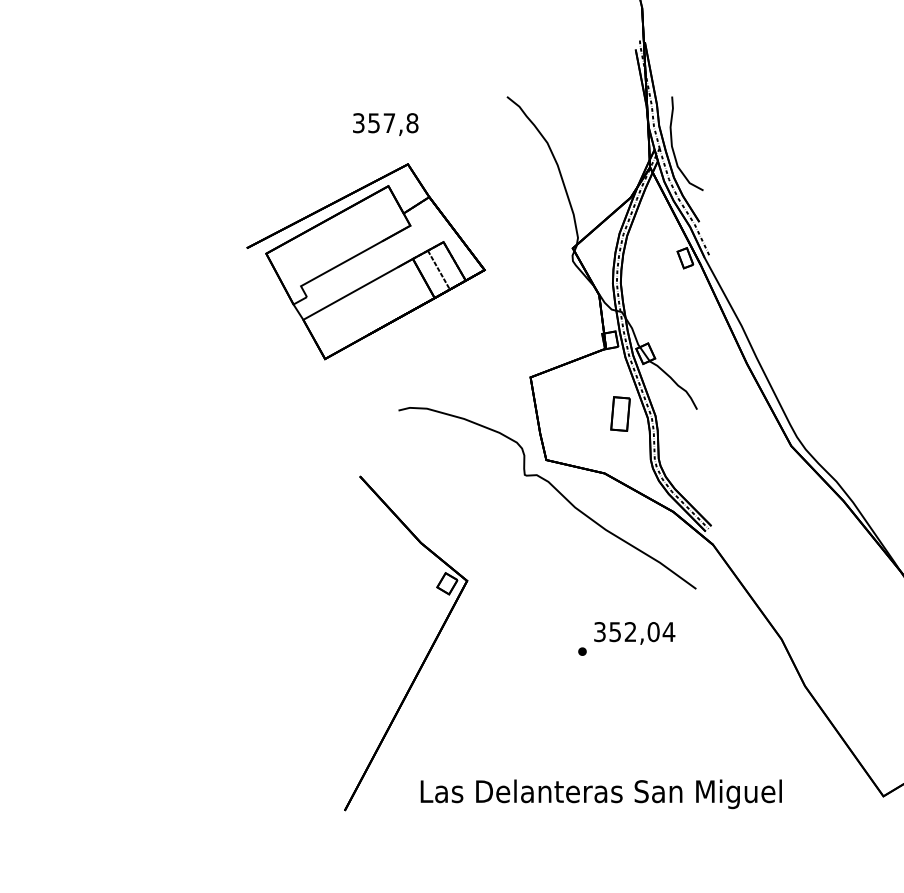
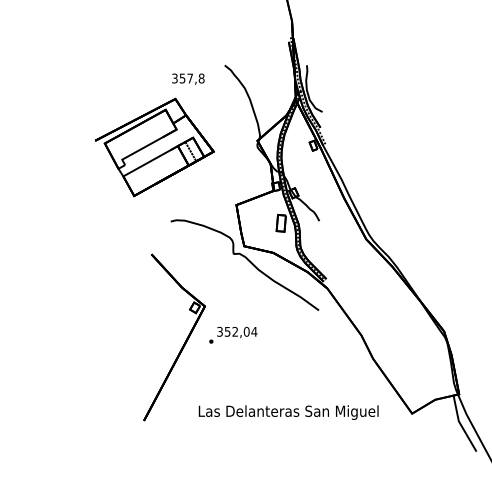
text: (385, 123) -> (188, 78), moved
text: (627, 637) -> (233, 334), moved
text: (600, 794) -> (288, 412), moved

